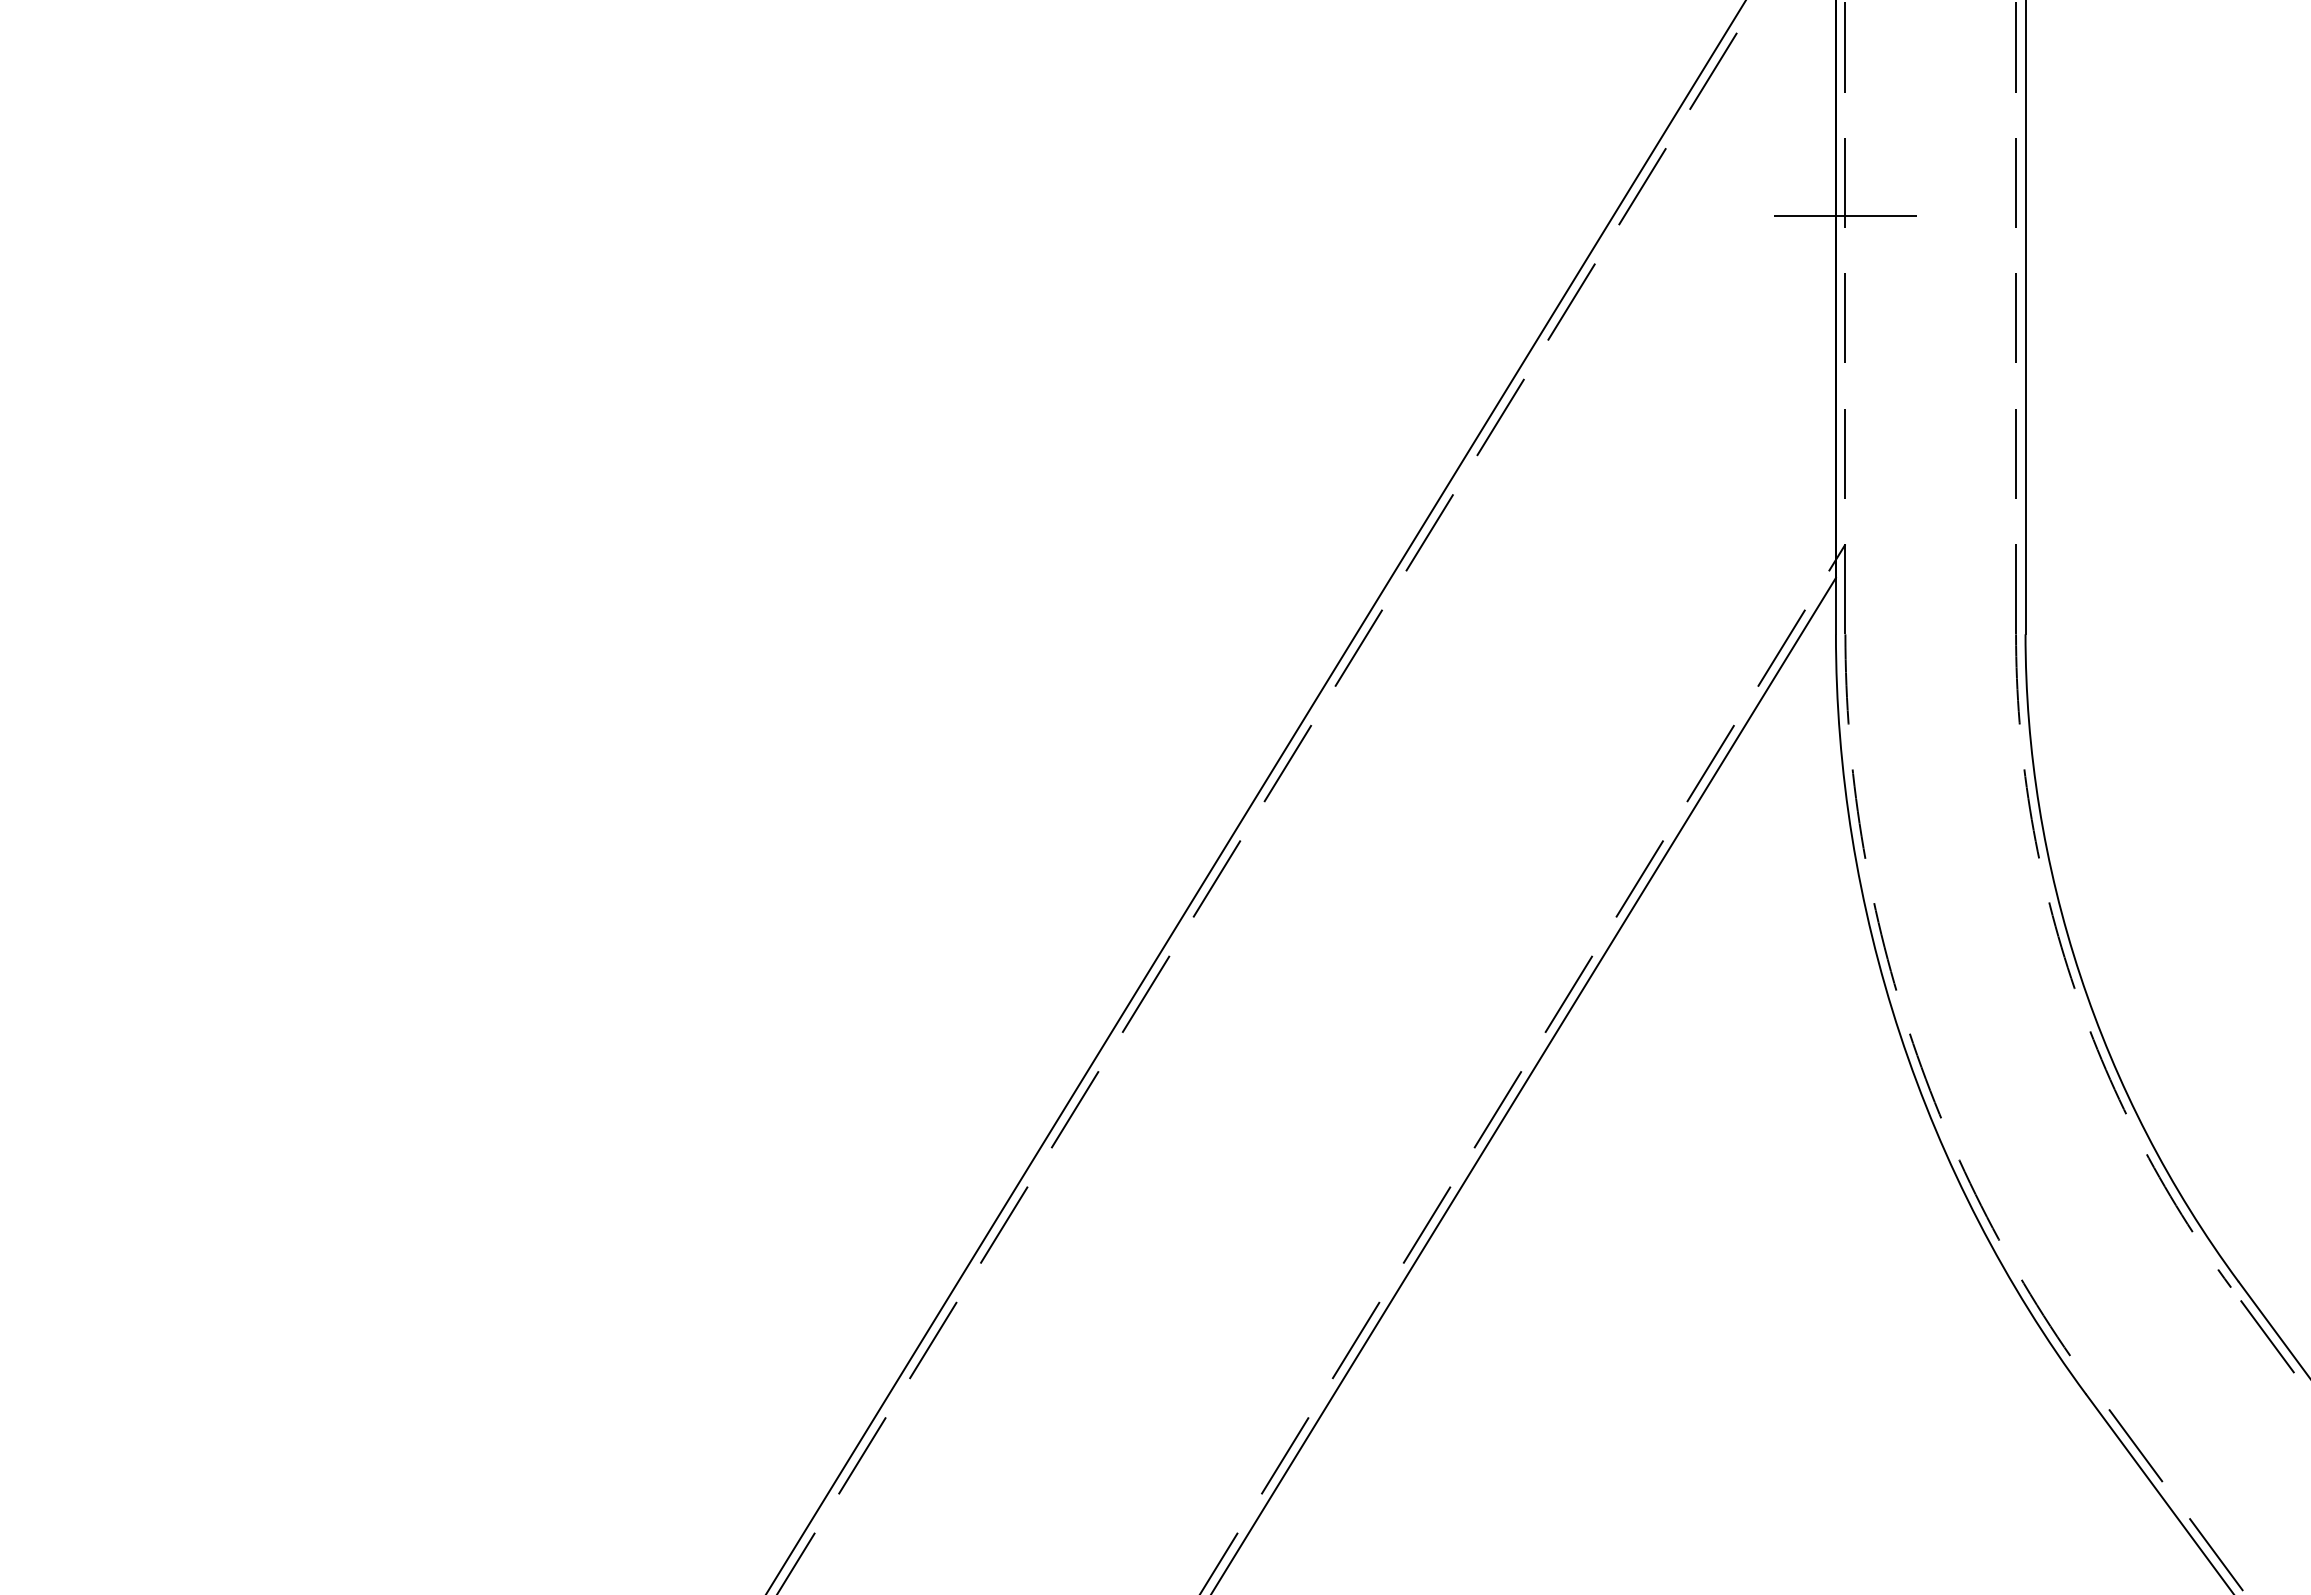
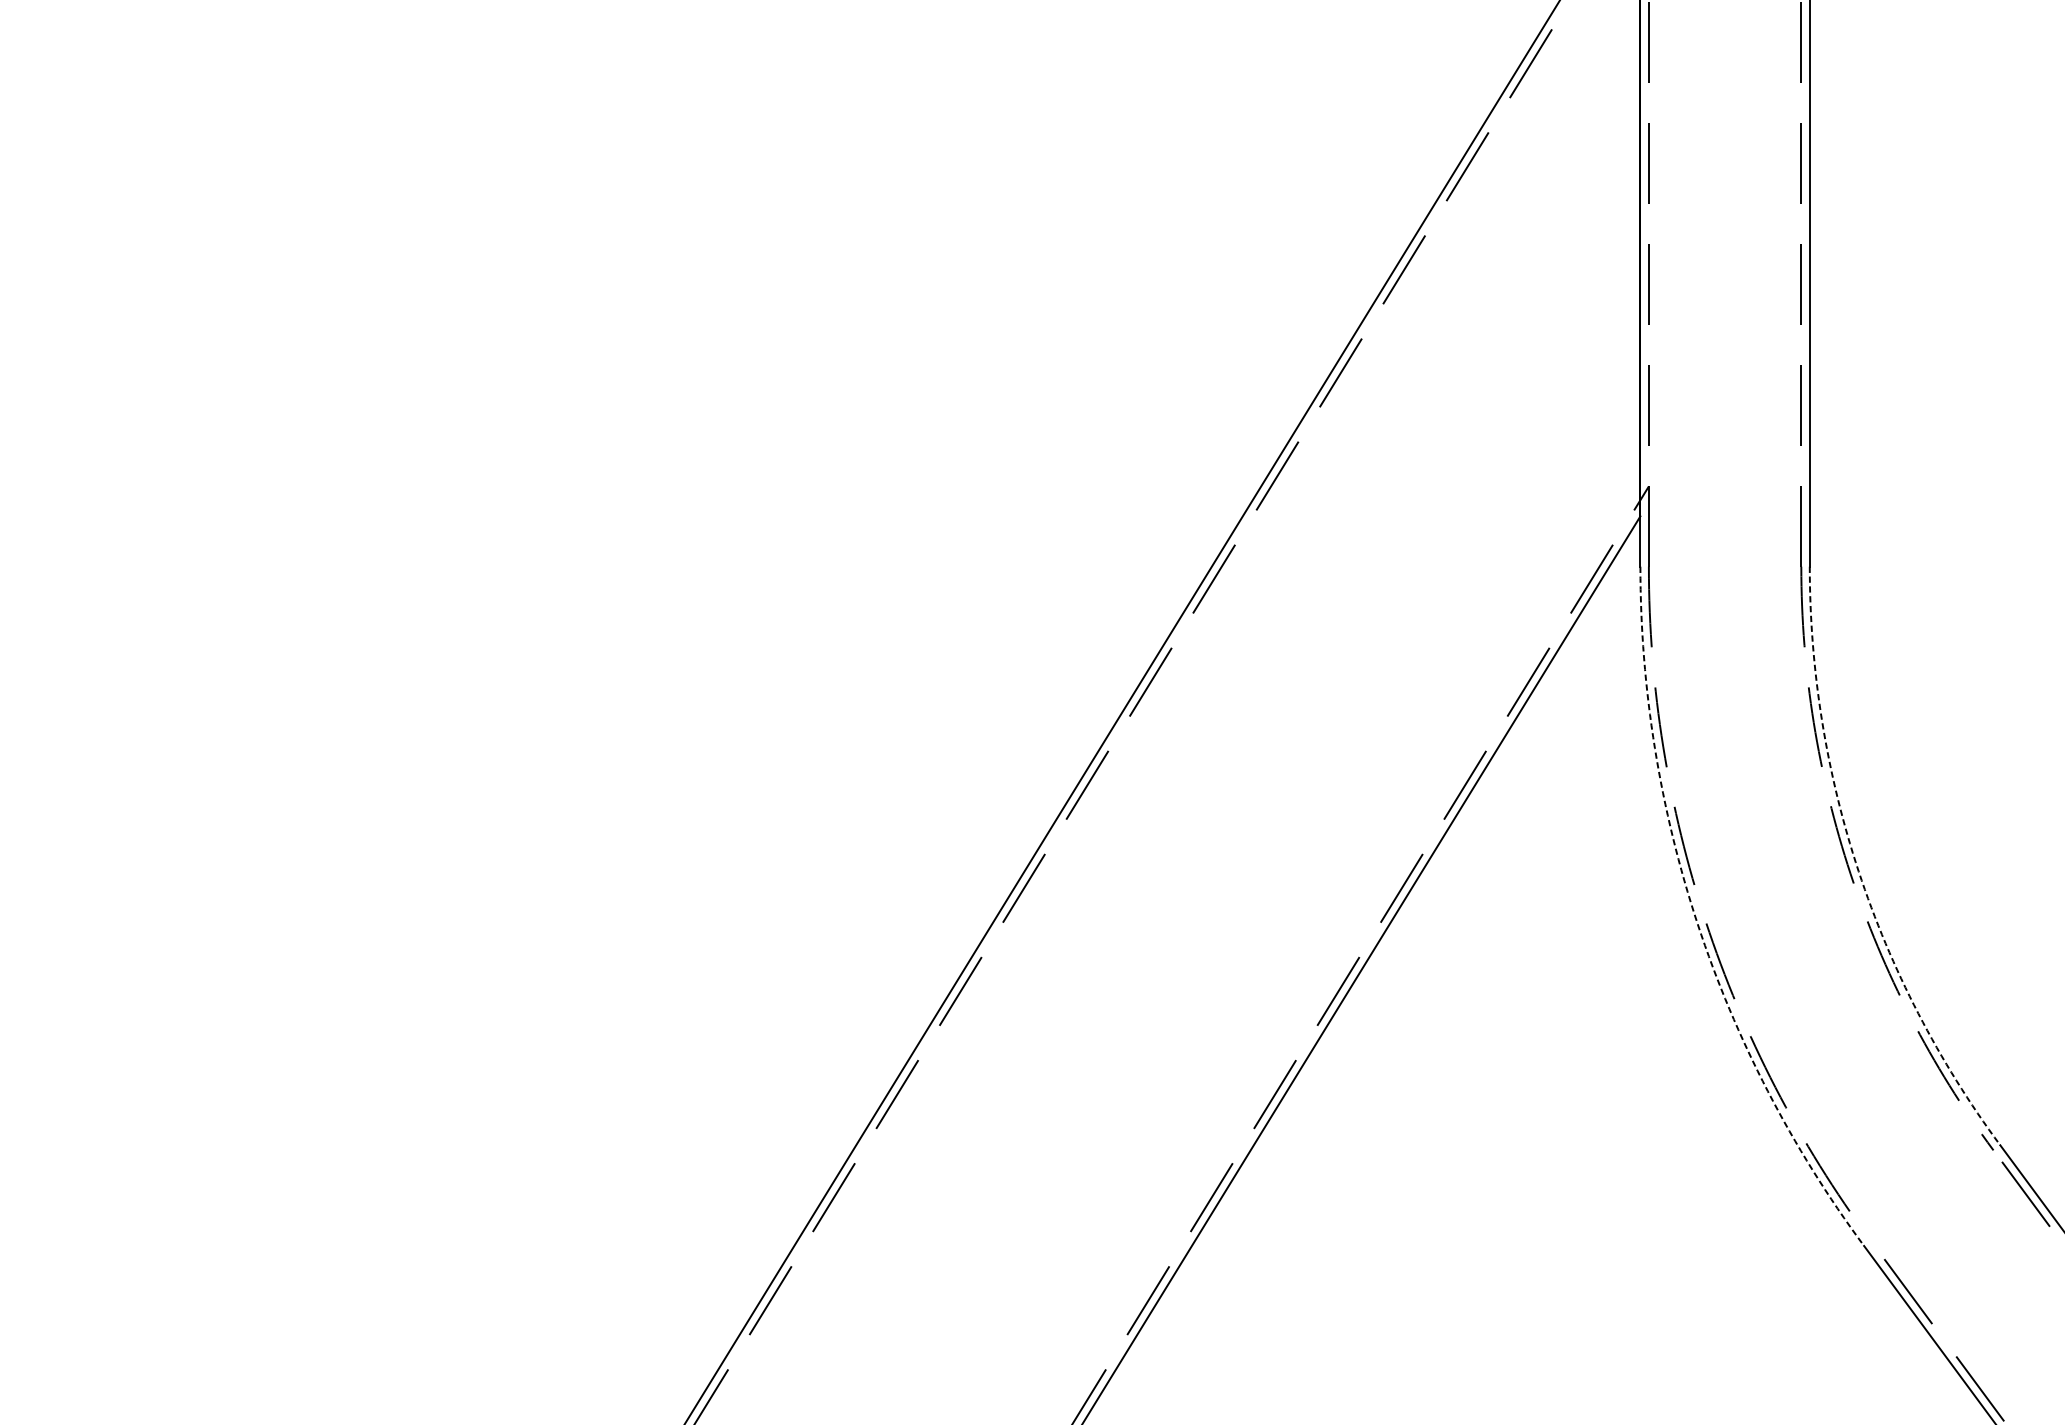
line: (1845, 215) -> (1648, 192), removed
arc: (2080, 975) -> (1858, 871), solid -> dashed
arc: (1900, 1034) -> (1698, 924), solid -> dashed

